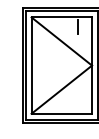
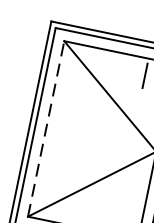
line: (31, 65) -> (46, 128), solid -> dashed

